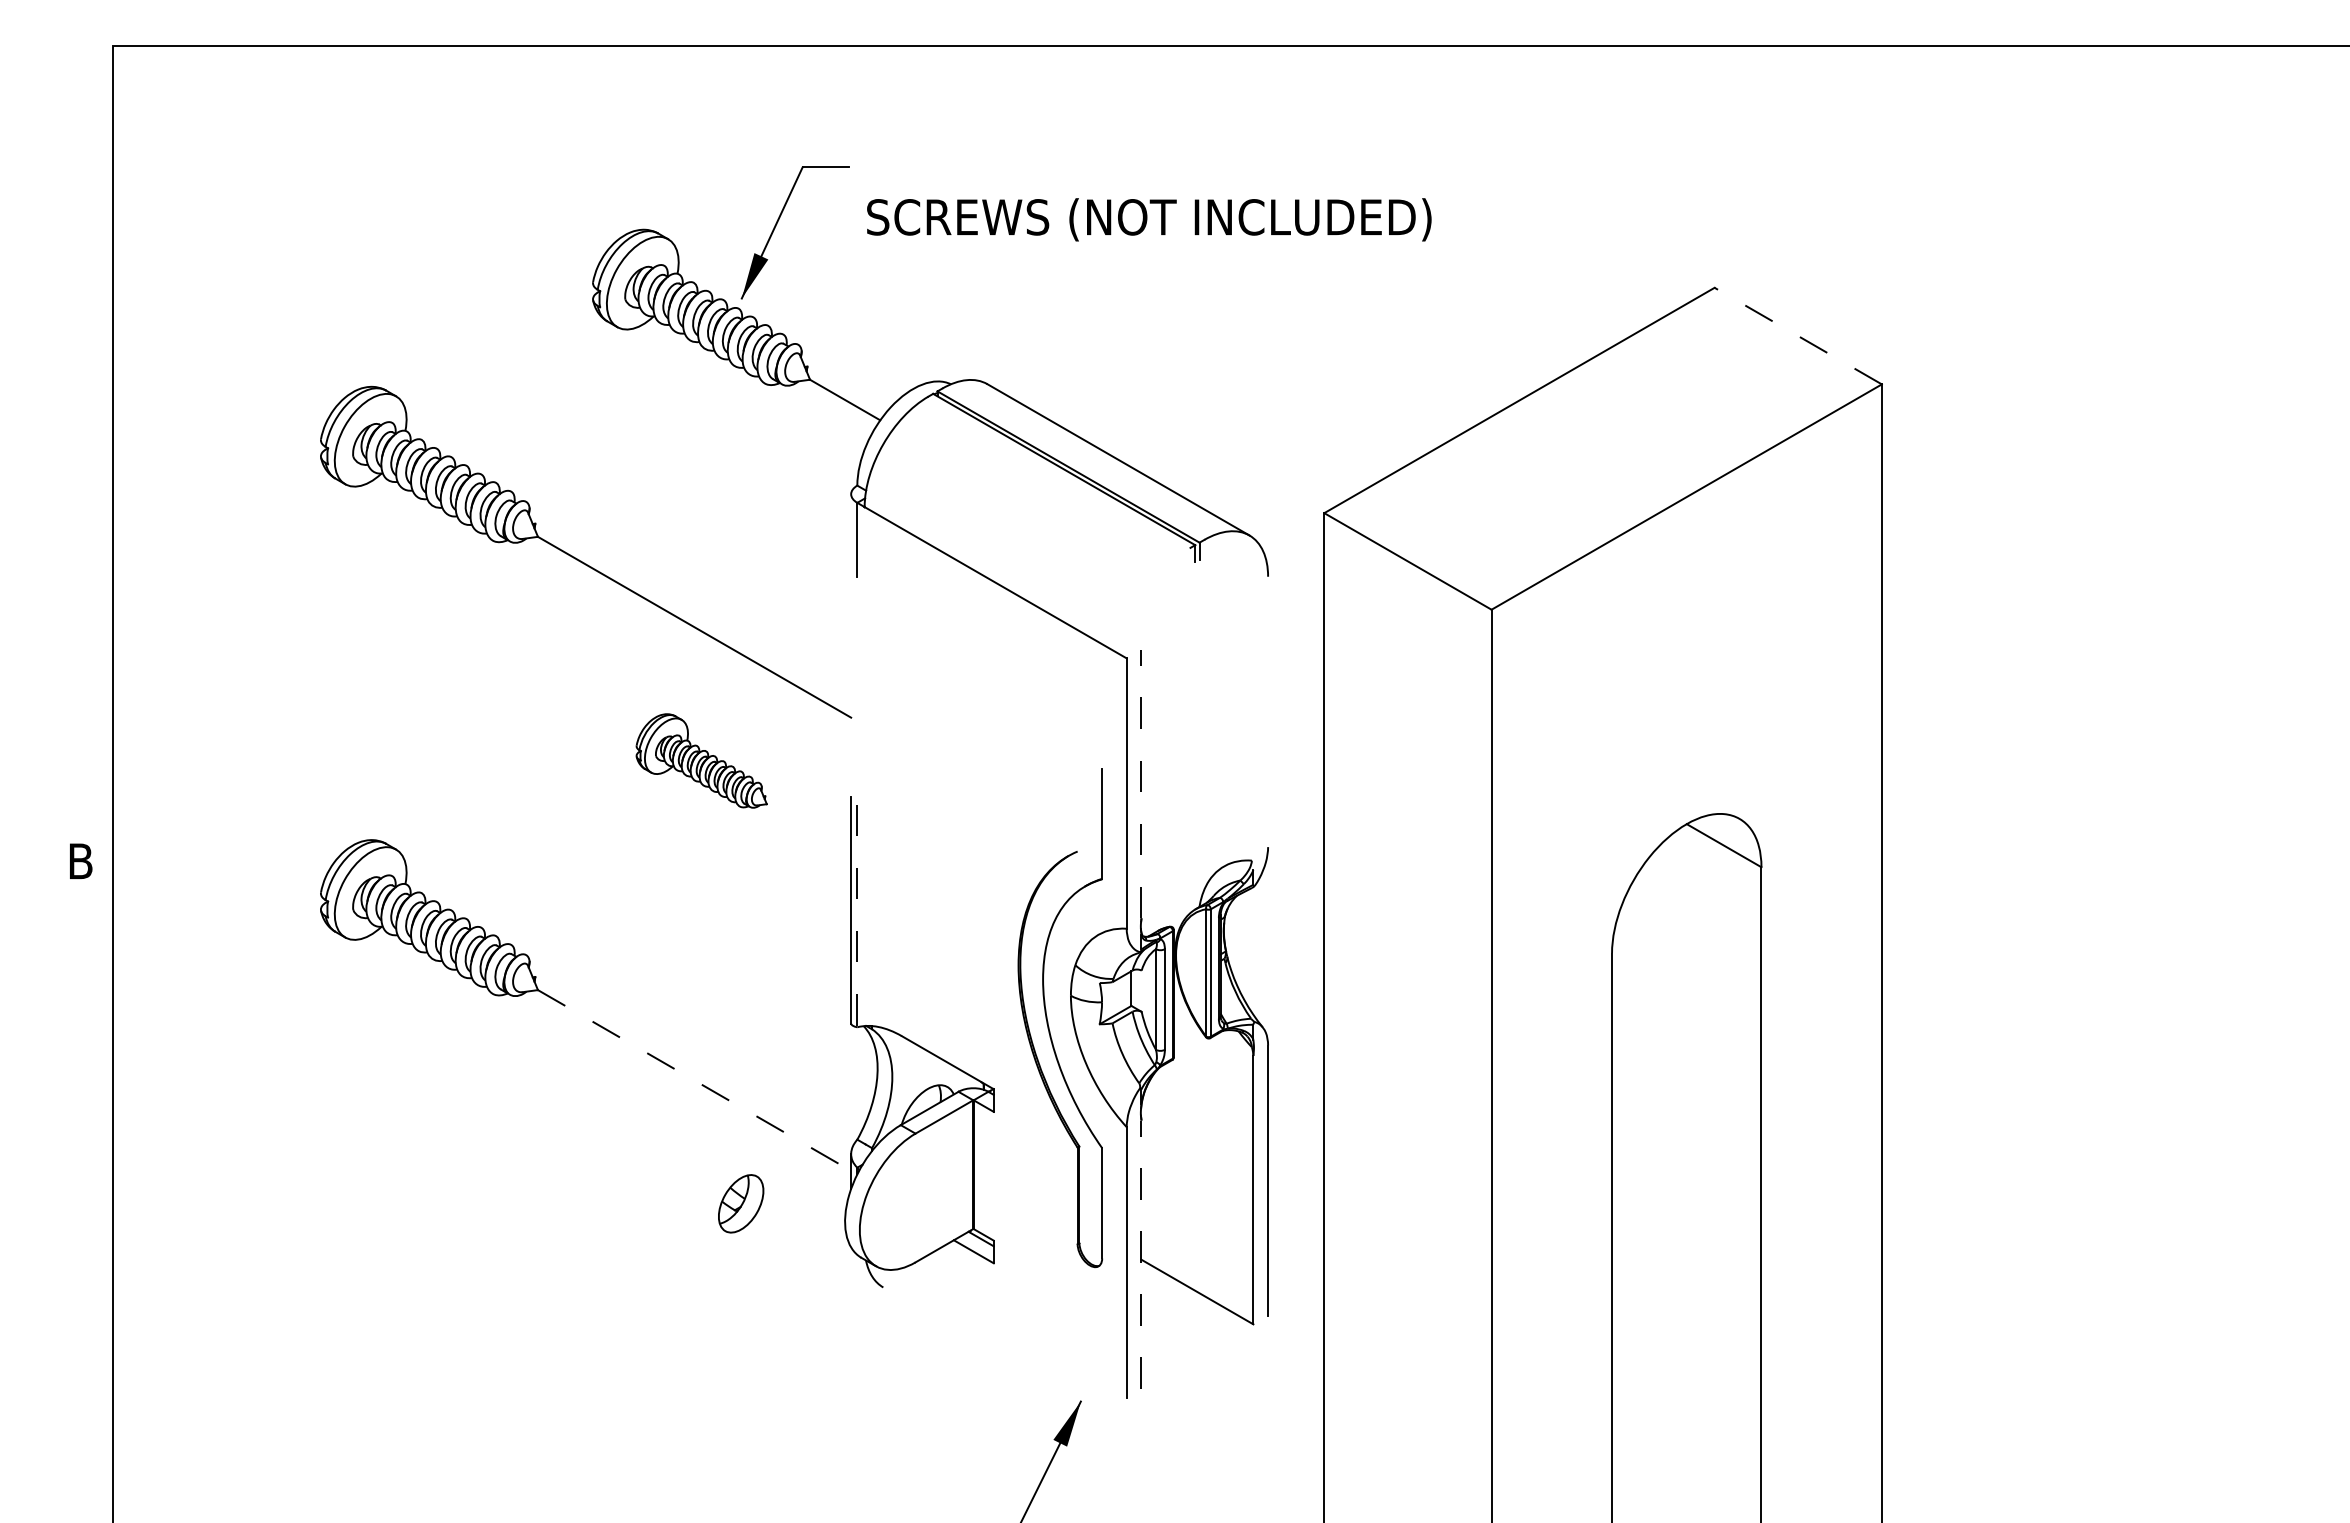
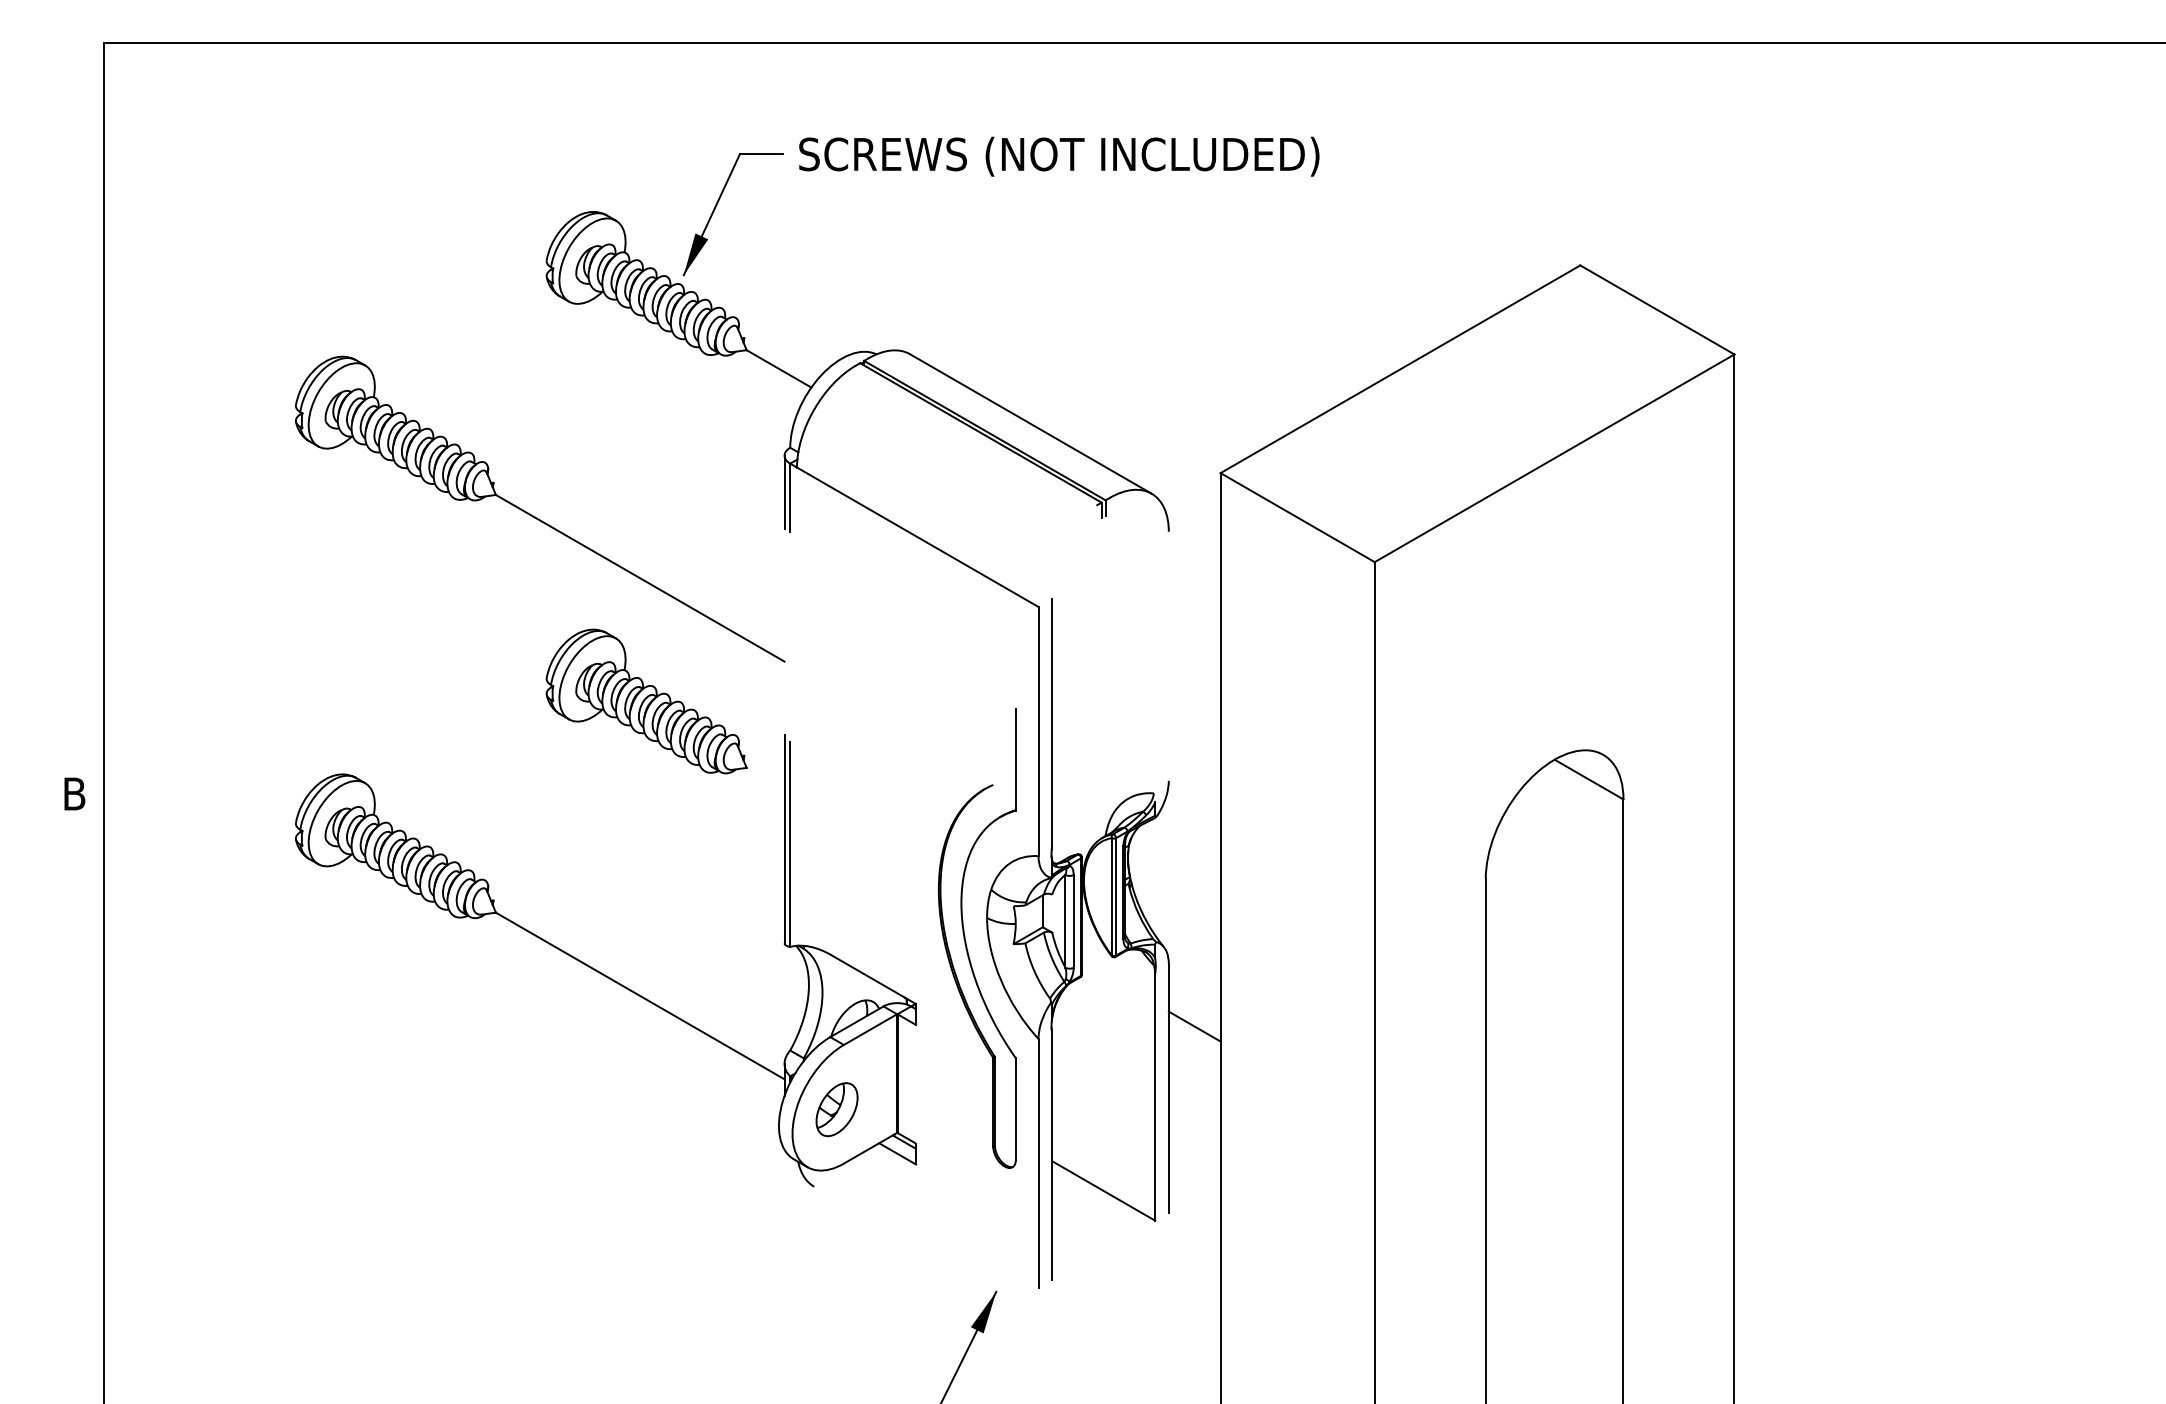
text: (1149, 219) -> (1059, 156), moved
line: (1798, 336) -> (1657, 310), dashed -> solid
line: (851, 533) -> (784, 491), added
part: (701, 760) -> (646, 701), size x1.67
line: (1141, 783) -> (1052, 722), dashed -> solid
line: (857, 916) -> (790, 844), dashed -> solid
line: (694, 1080) -> (640, 995), dashed -> solid
line: (1296, 1113) -> (1194, 1026), added
part: (741, 1203) -> (837, 1109), moved
line: (1141, 1254) -> (1052, 1156), dashed -> solid

